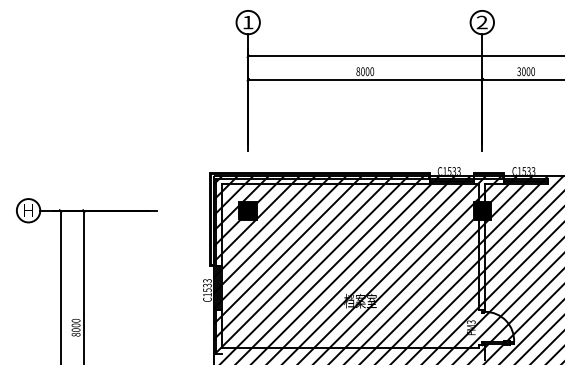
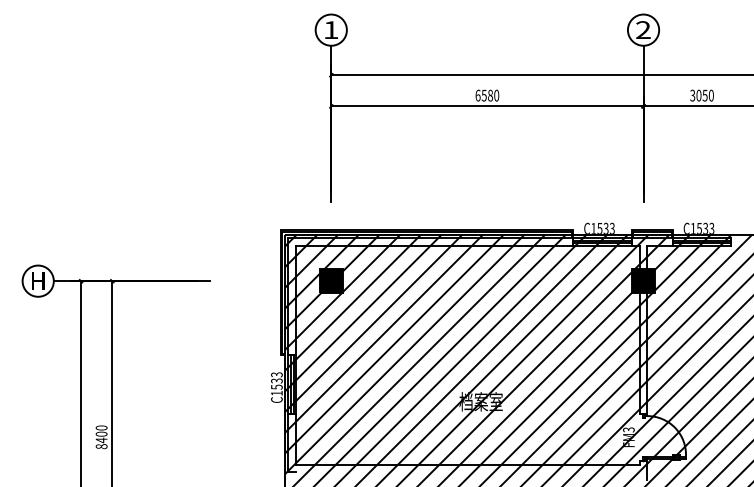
text: (363, 71) -> (484, 95), 8000 -> 6580
text: (527, 71) -> (704, 95), 3000 -> 3050
text: (75, 330) -> (101, 440), 8000 -> 8400

